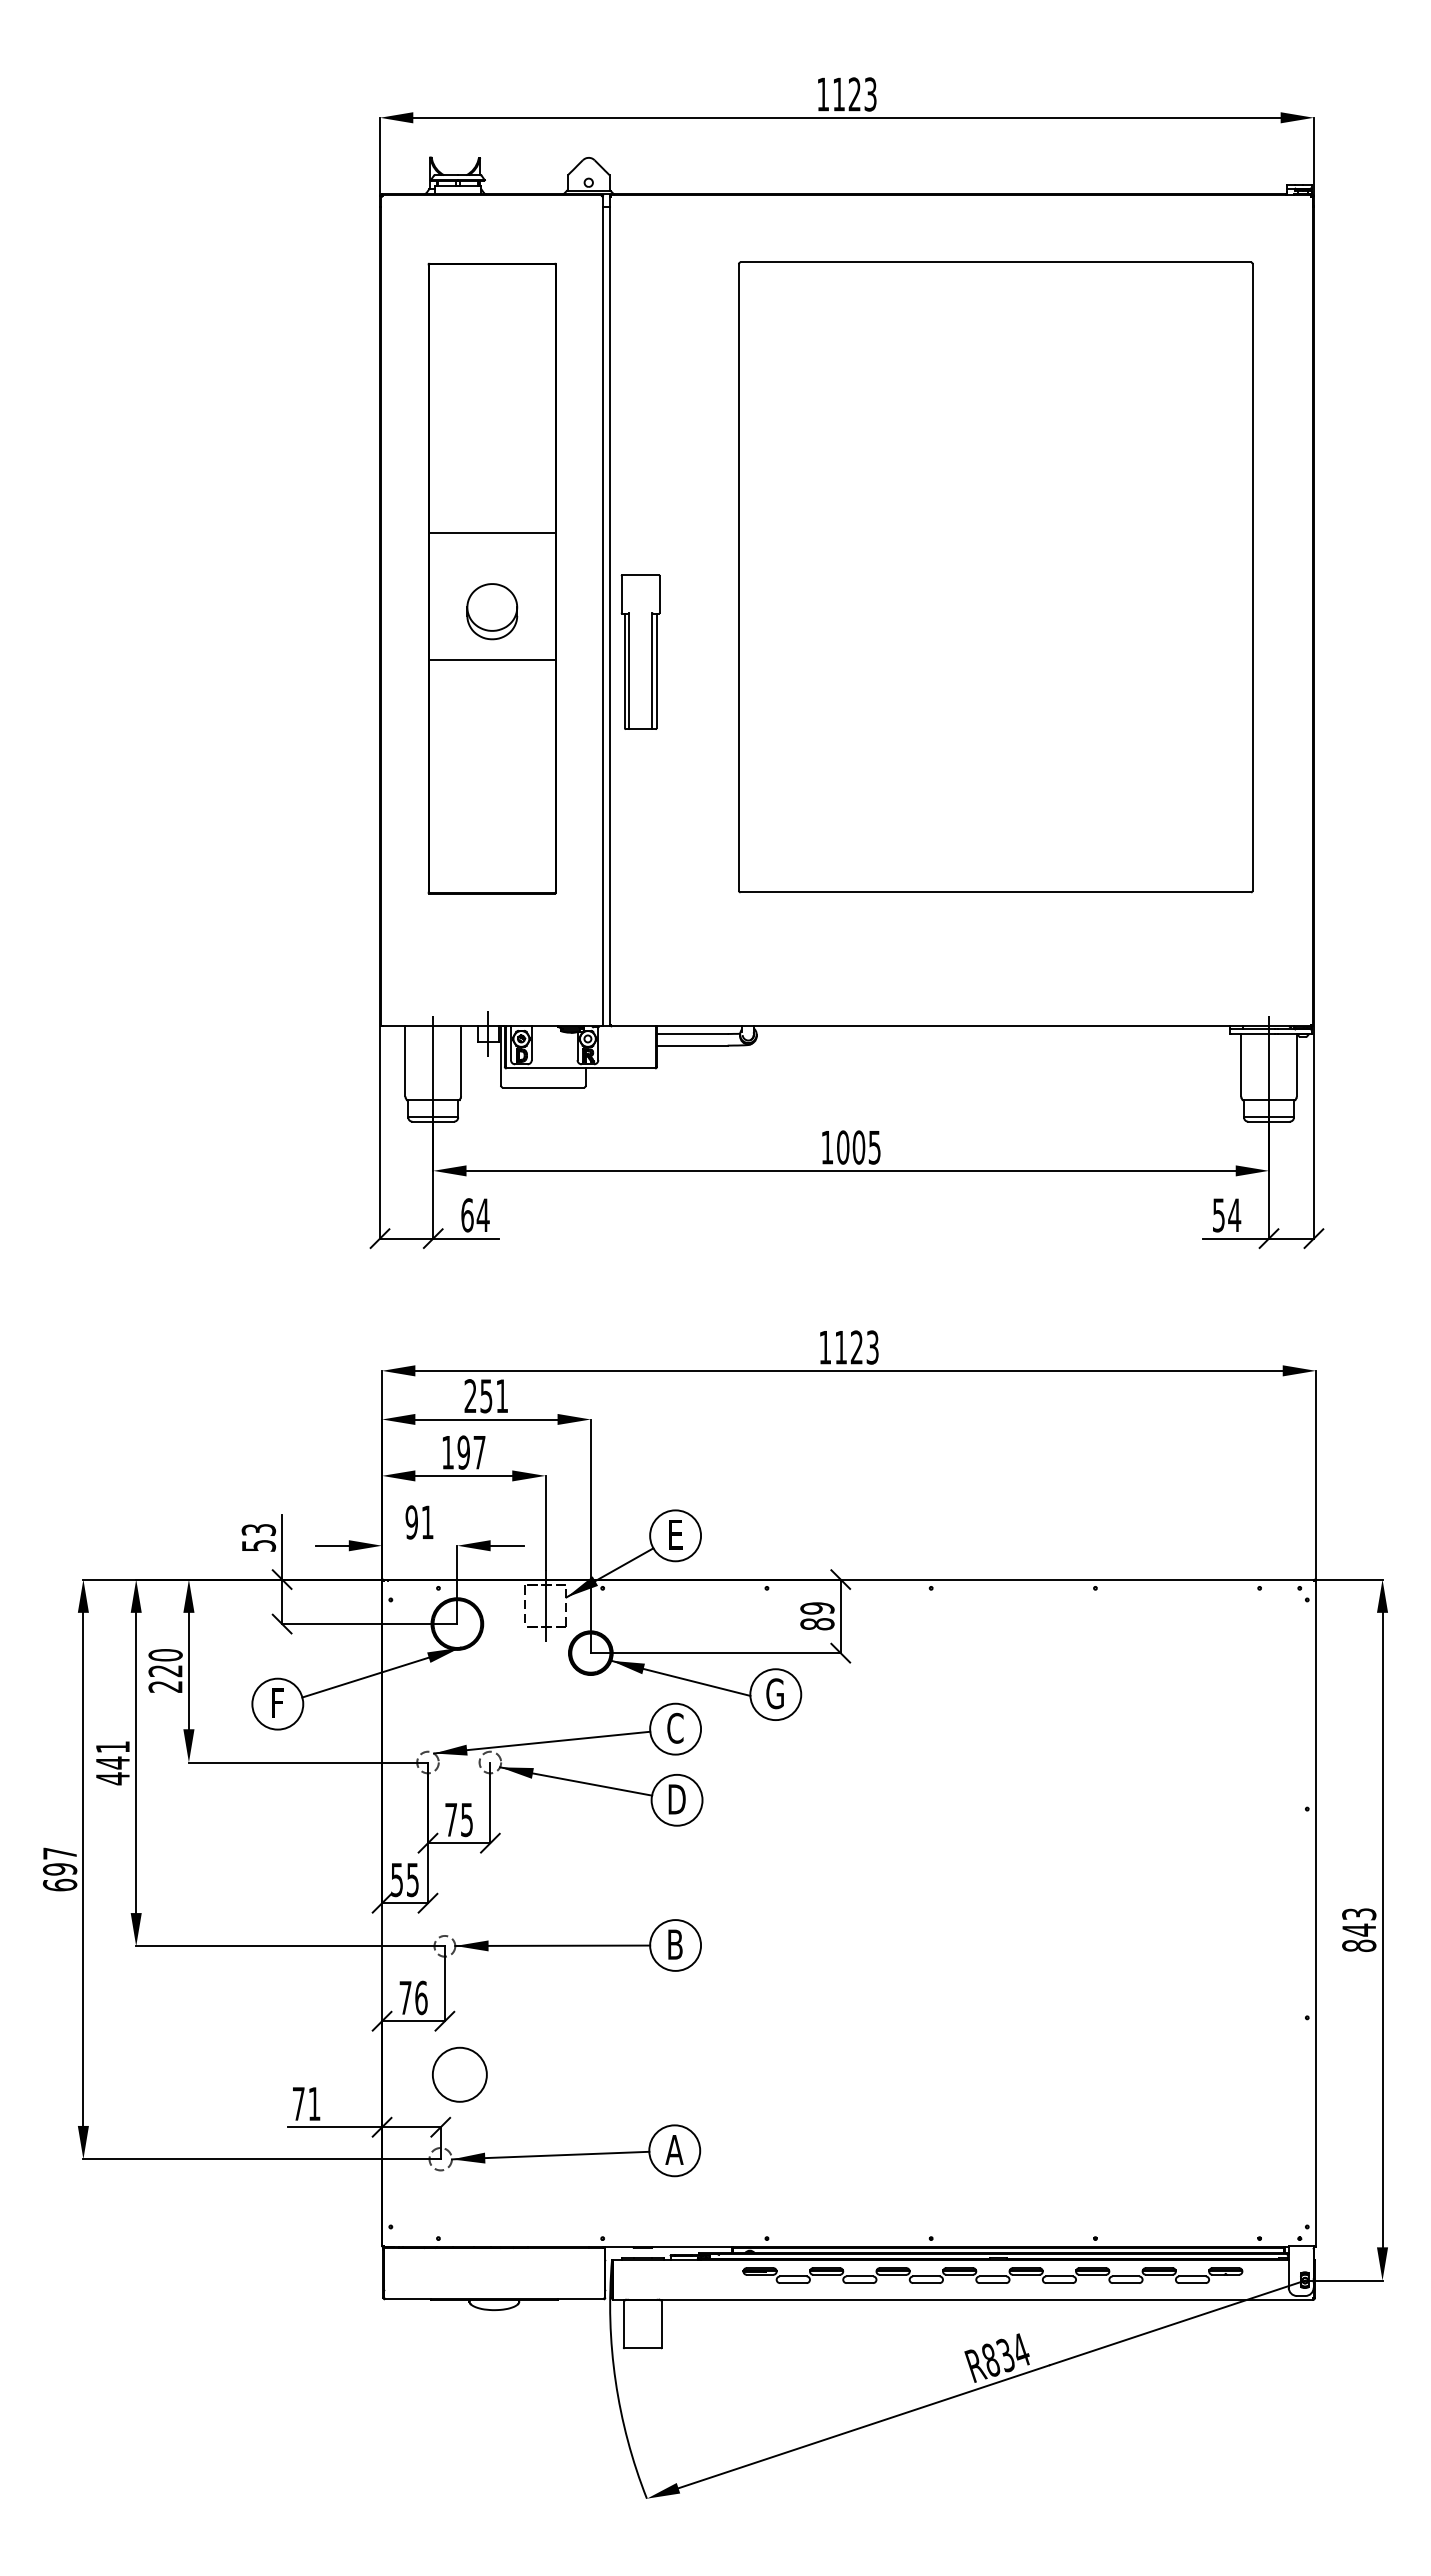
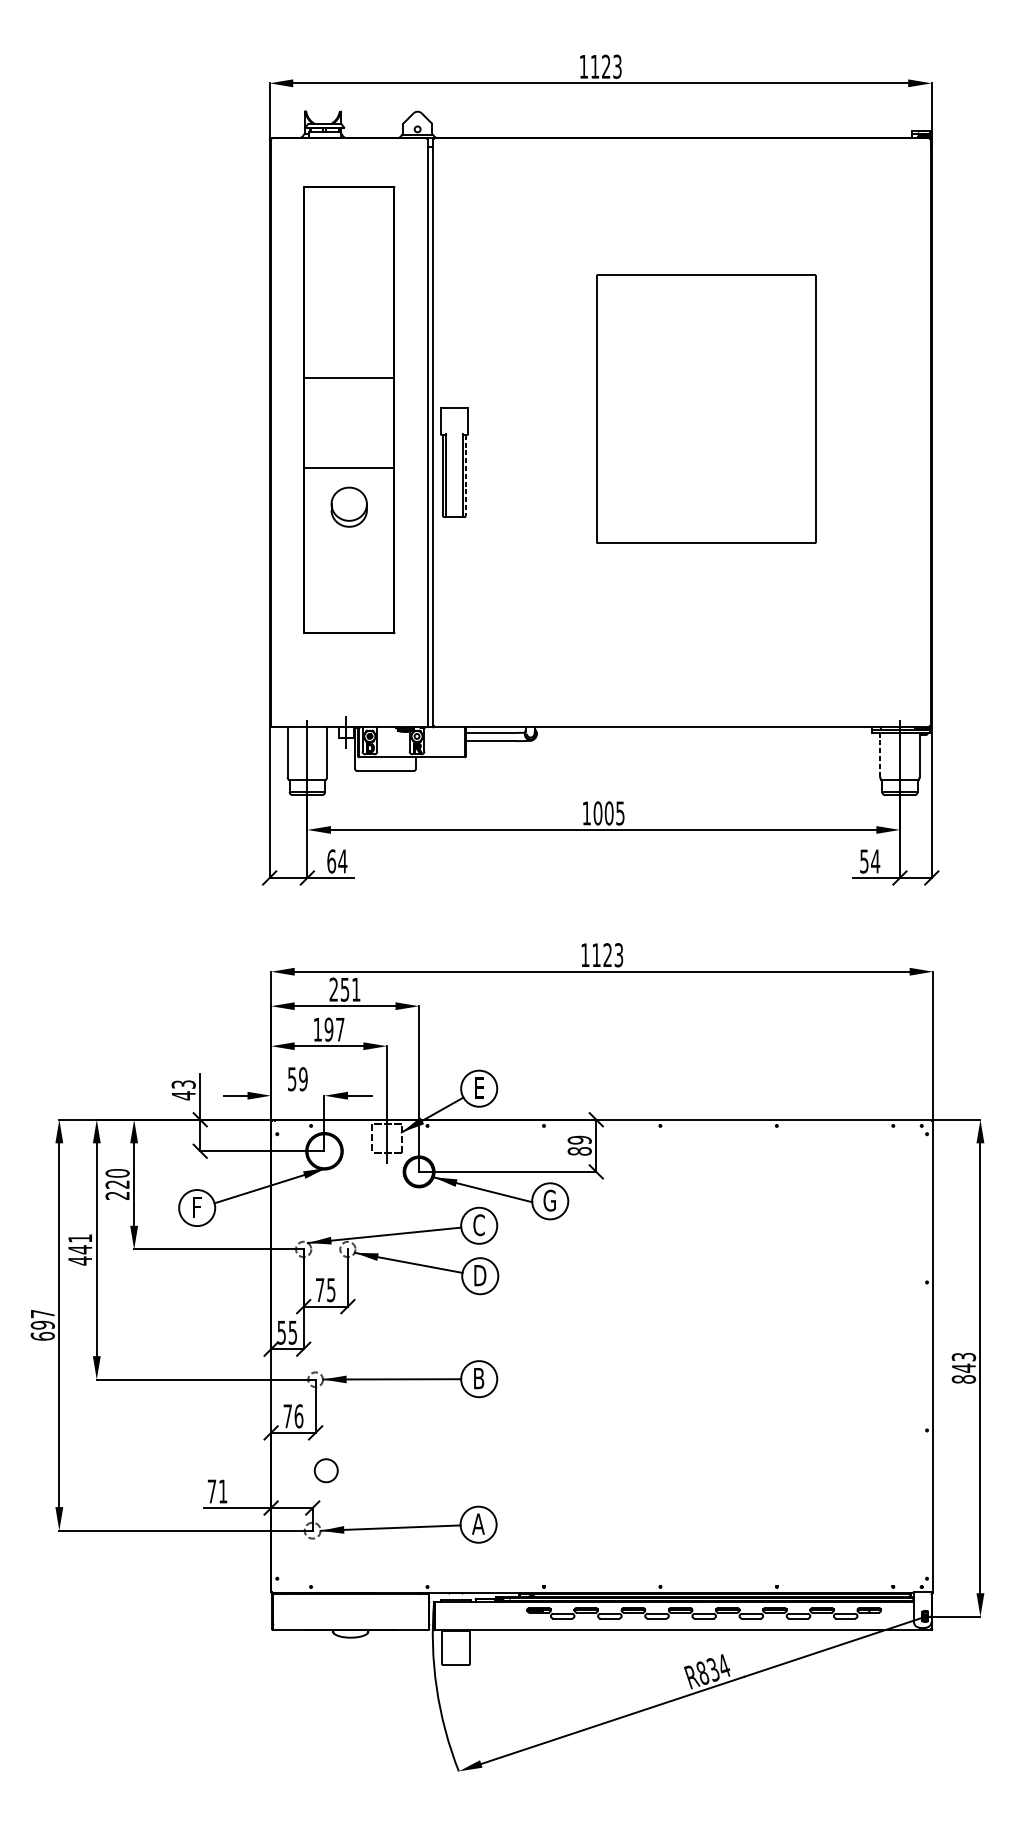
part: (995, 577) -> (706, 409), size x0.6
part: (492, 611) -> (349, 507), moved
line: (656, 671) -> (465, 475), solid -> dashed
line: (1241, 1065) -> (880, 755), solid -> dashed
text: (419, 1522) -> (297, 1079), 91 -> 59
text: (259, 1545) -> (184, 1095), 53 -> 43
circle: (459, 2074) -> (325, 1470), size x0.6

